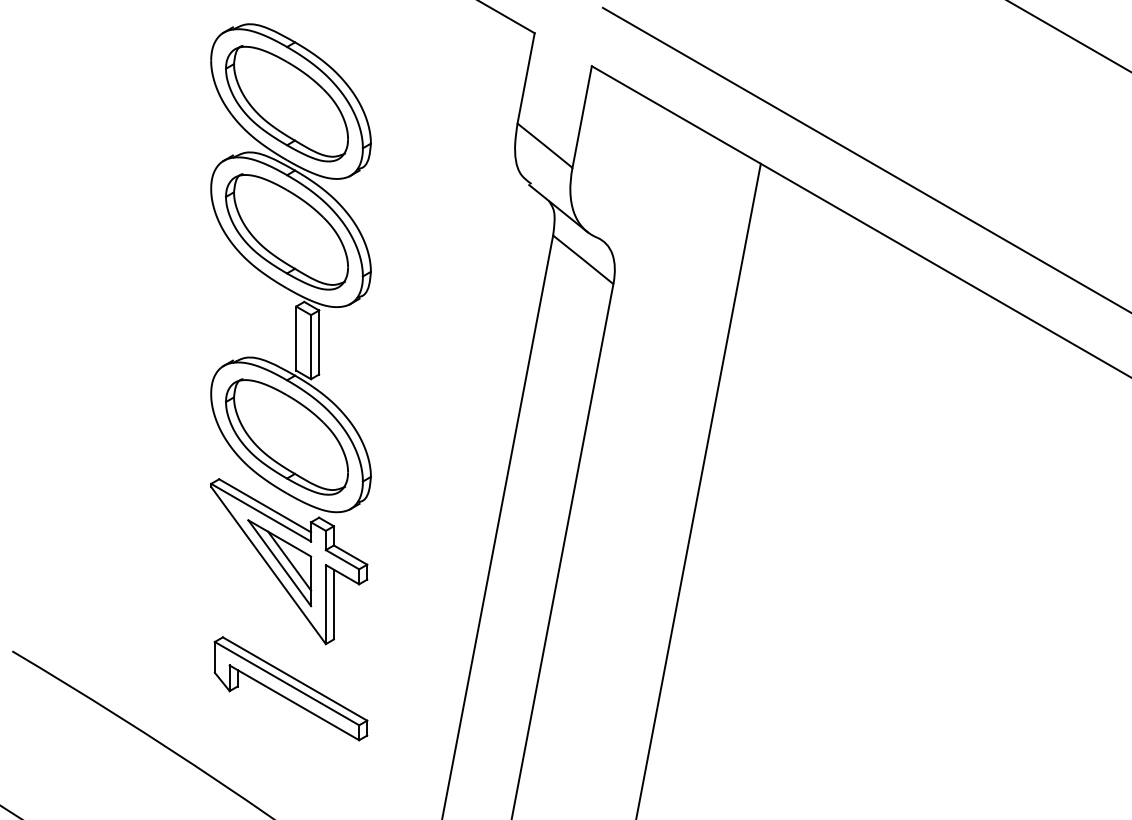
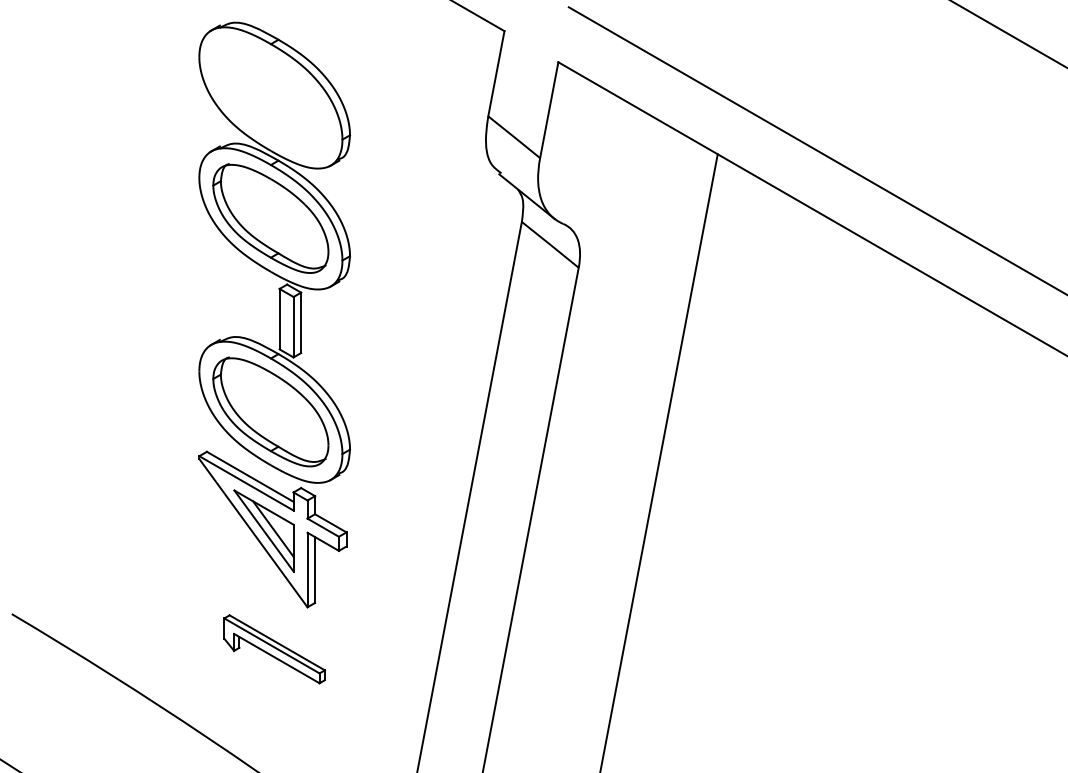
part: (286, 103) -> (270, 97), removed
part: (290, 687) -> (274, 648), size x0.7

